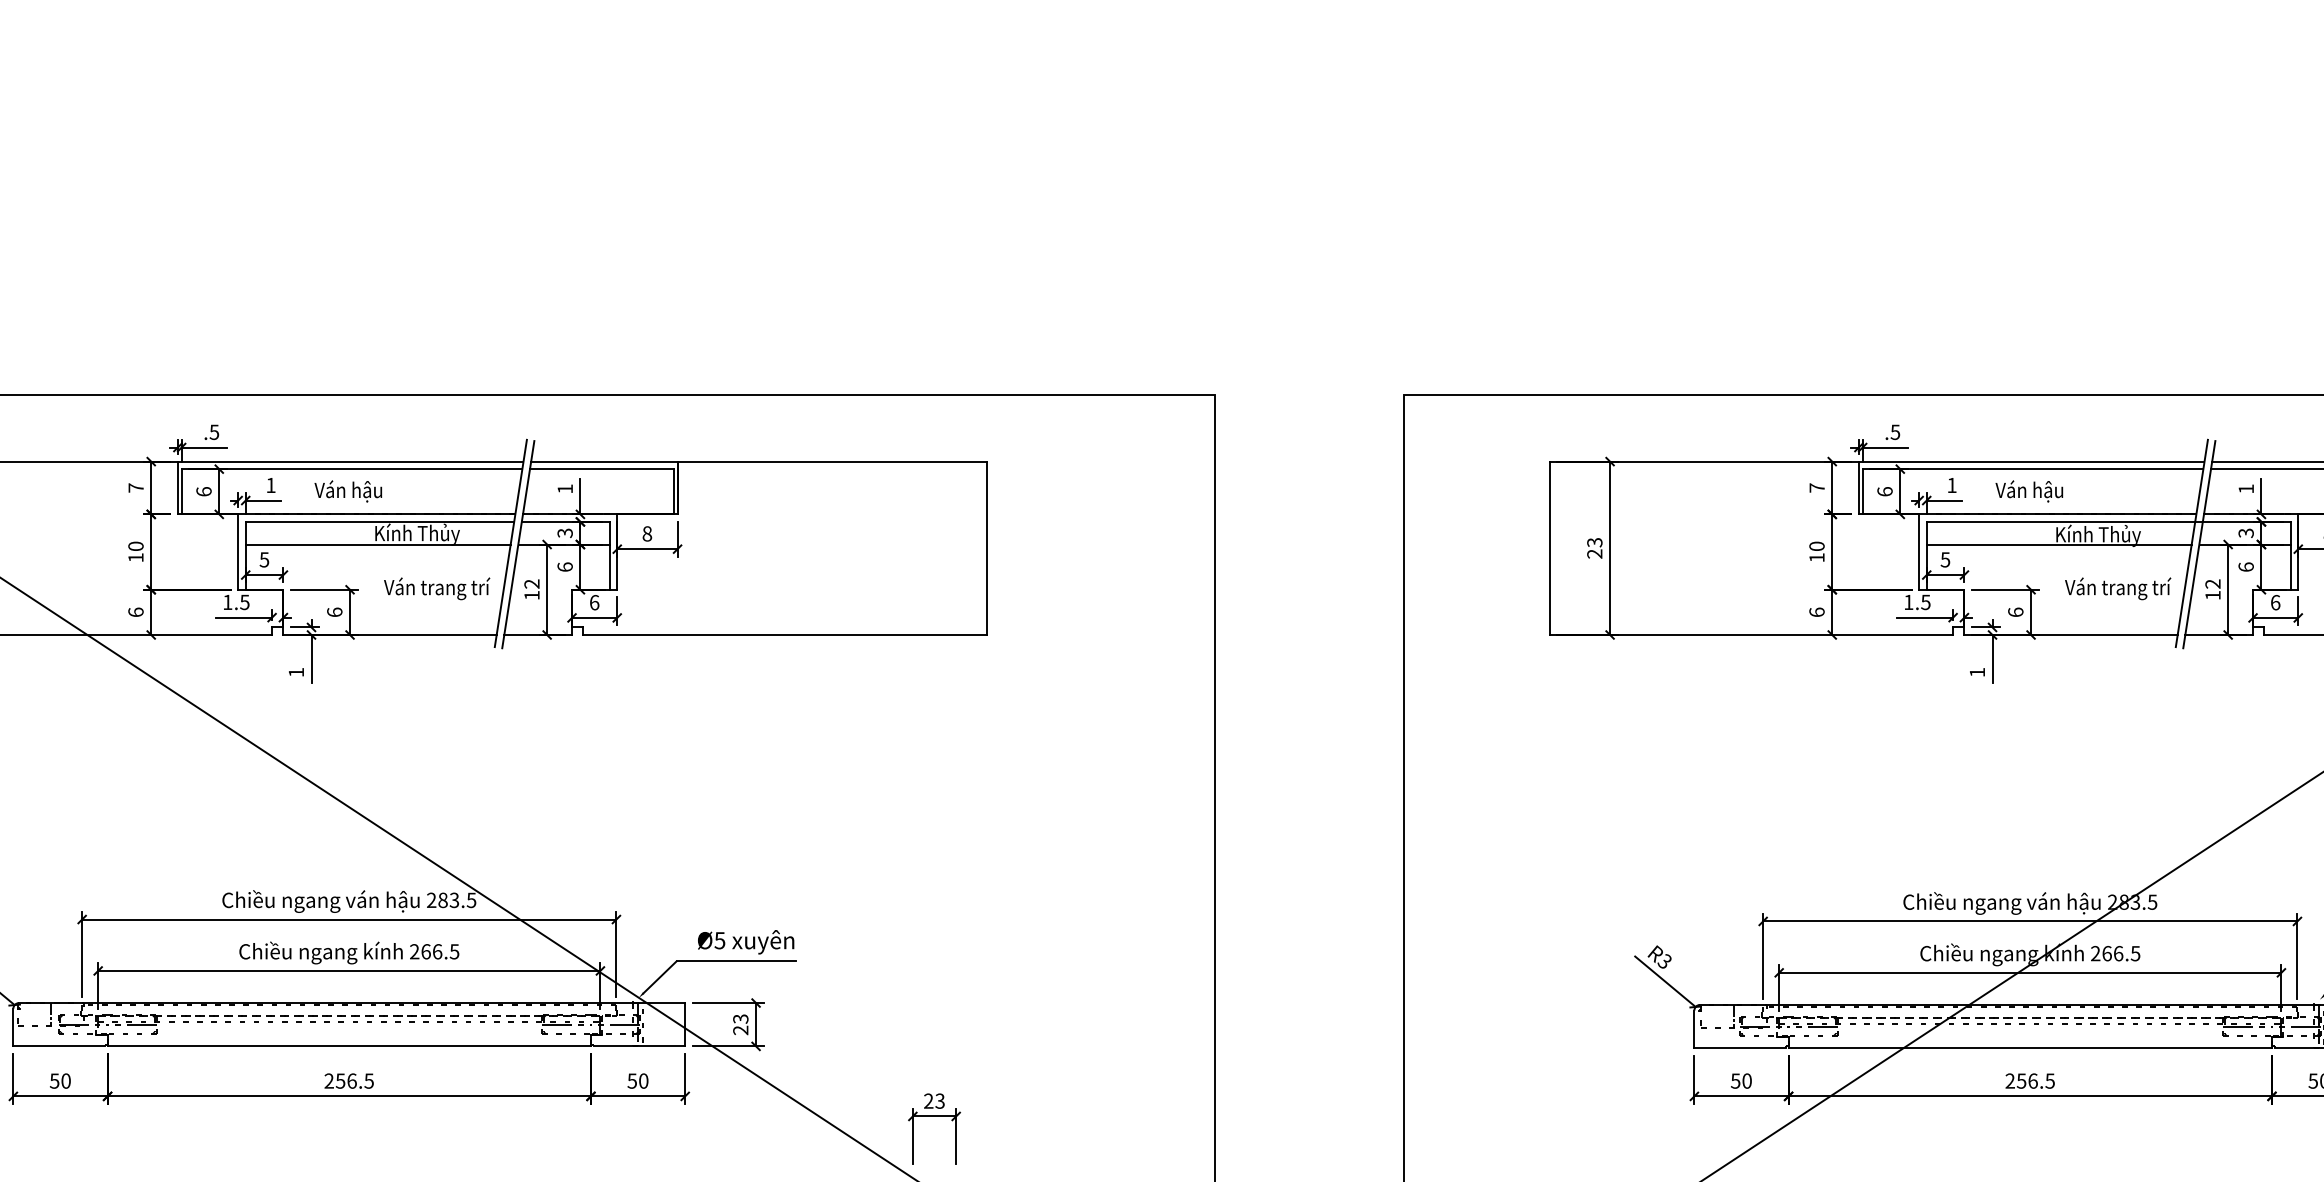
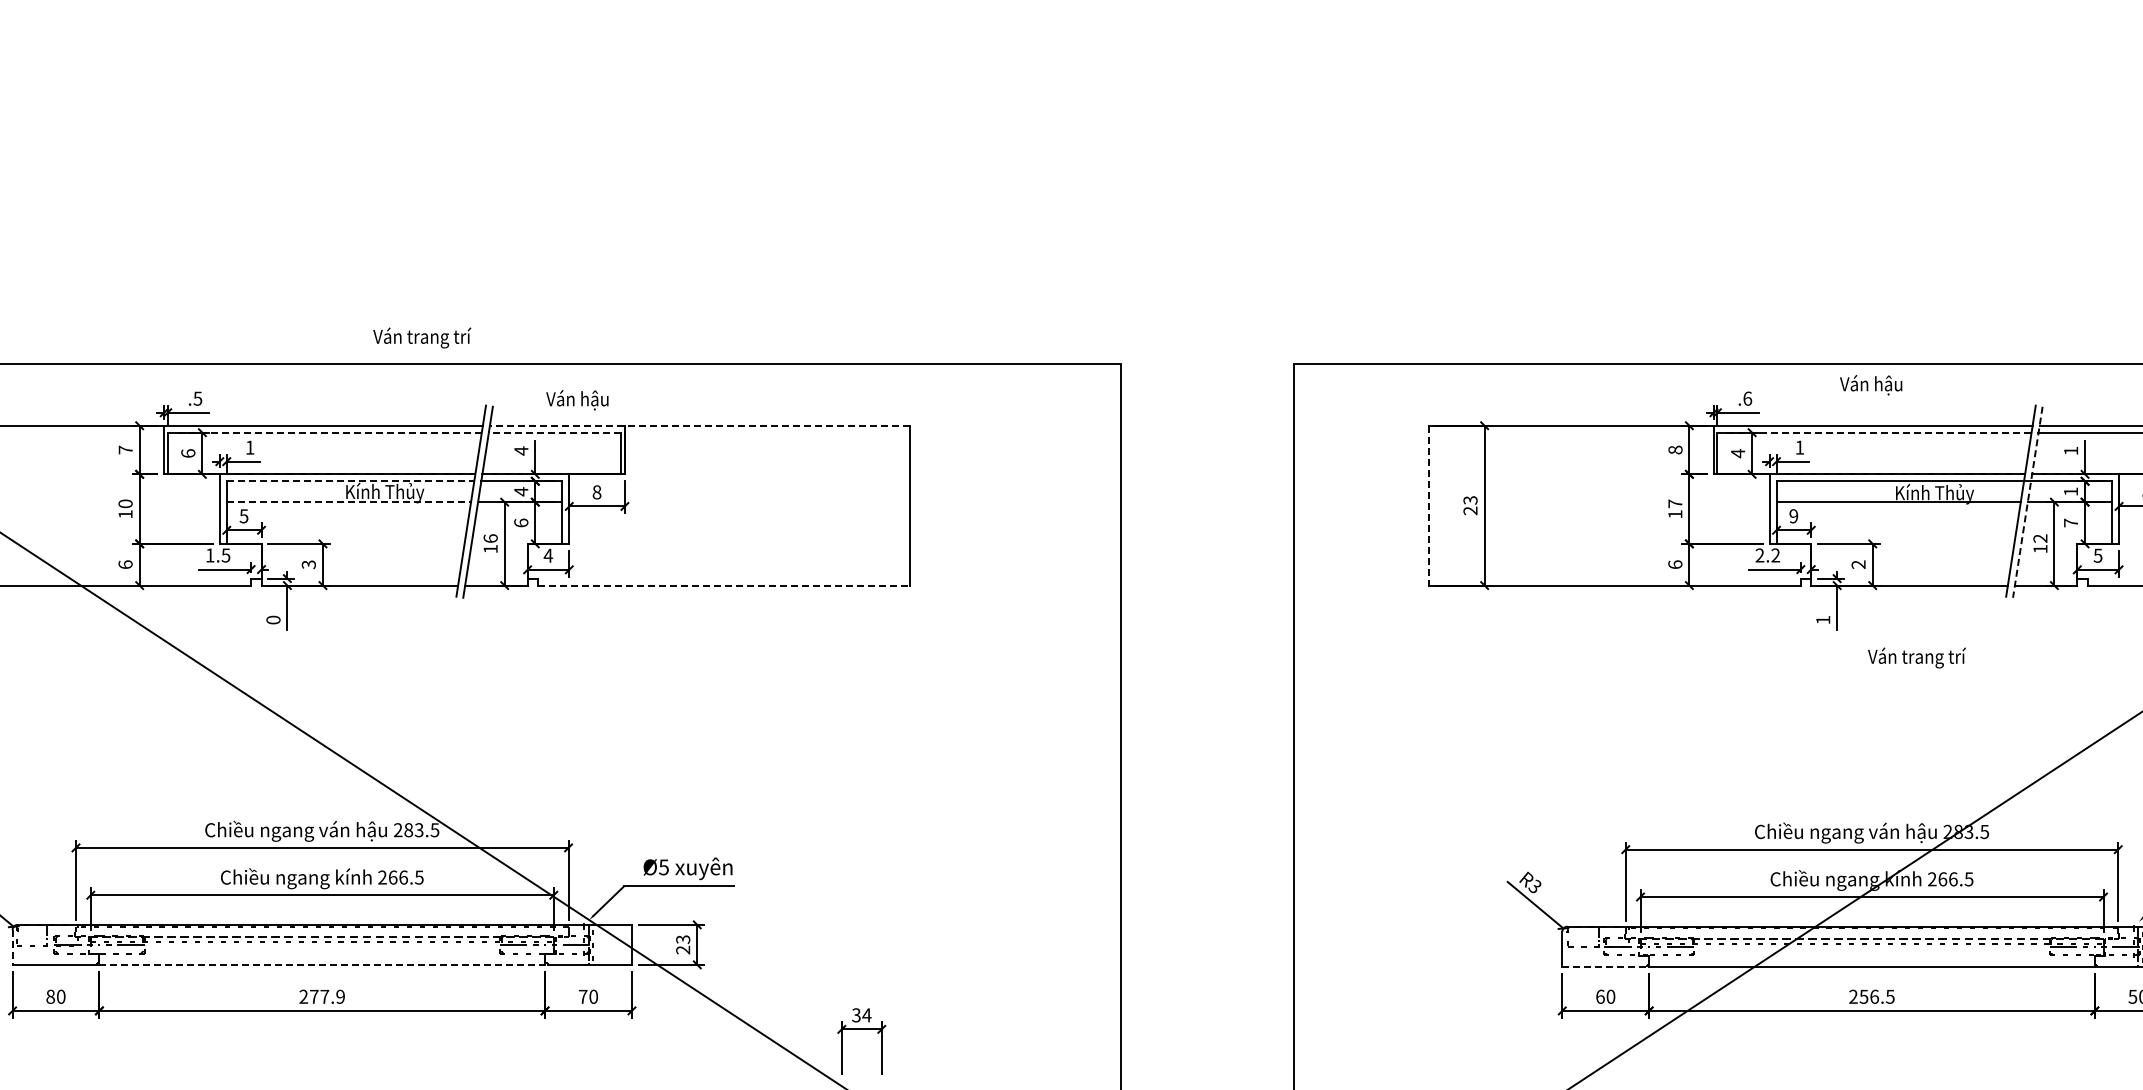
text: (1895, 432) -> (1747, 398), .5 -> .6
line: (758, 461) -> (699, 425), solid -> dashed
line: (351, 468) -> (324, 432), solid -> dashed
line: (601, 468) -> (554, 432), solid -> dashed
line: (2033, 468) -> (1874, 432), solid -> dashed
text: (1817, 487) -> (1675, 449), 7 -> 8
text: (565, 488) -> (521, 450), 1 -> 4
text: (348, 491) -> (577, 400), moved
text: (1885, 491) -> (1738, 453), 6 -> 4
text: (2029, 491) -> (1871, 385), moved
line: (379, 522) -> (350, 481), solid -> dashed
text: (565, 532) -> (521, 491), 3 -> 4
text: (2245, 532) -> (2070, 491), 3 -> 1
line: (378, 544) -> (349, 502), solid -> dashed
line: (2198, 544) -> (2027, 502), solid -> dashed
text: (1817, 545) -> (1675, 503), 10 -> 17
line: (1550, 548) -> (1429, 505), solid -> dashed
text: (1945, 560) -> (1793, 516), 5 -> 9
text: (2245, 566) -> (2070, 522), 6 -> 7
text: (531, 583) -> (490, 538), 12 -> 16
text: (437, 588) -> (422, 337), moved
text: (2117, 588) -> (1916, 657), moved
text: (594, 602) -> (548, 555), 6 -> 4
text: (1916, 602) -> (1767, 555), 1.5 -> 2.2
text: (2274, 602) -> (2097, 555), 6 -> 5
text: (334, 612) -> (308, 564), 6 -> 3
text: (2015, 612) -> (1858, 564), 6 -> 2
line: (784, 634) -> (723, 585), solid -> dashed
text: (296, 671) -> (273, 619), 1 -> 0
line: (13, 1027) -> (12, 947), solid -> dashed
line: (349, 1046) -> (322, 964), solid -> dashed
line: (1740, 1048) -> (1604, 966), solid -> dashed
text: (54, 1080) -> (50, 996), 50 -> 80
text: (353, 1080) -> (326, 996), 256.5 -> 277.9
text: (631, 1080) -> (582, 996), 50 -> 70
text: (1735, 1080) -> (1600, 996), 50 -> 60
text: (934, 1101) -> (861, 1015), 23 -> 34

